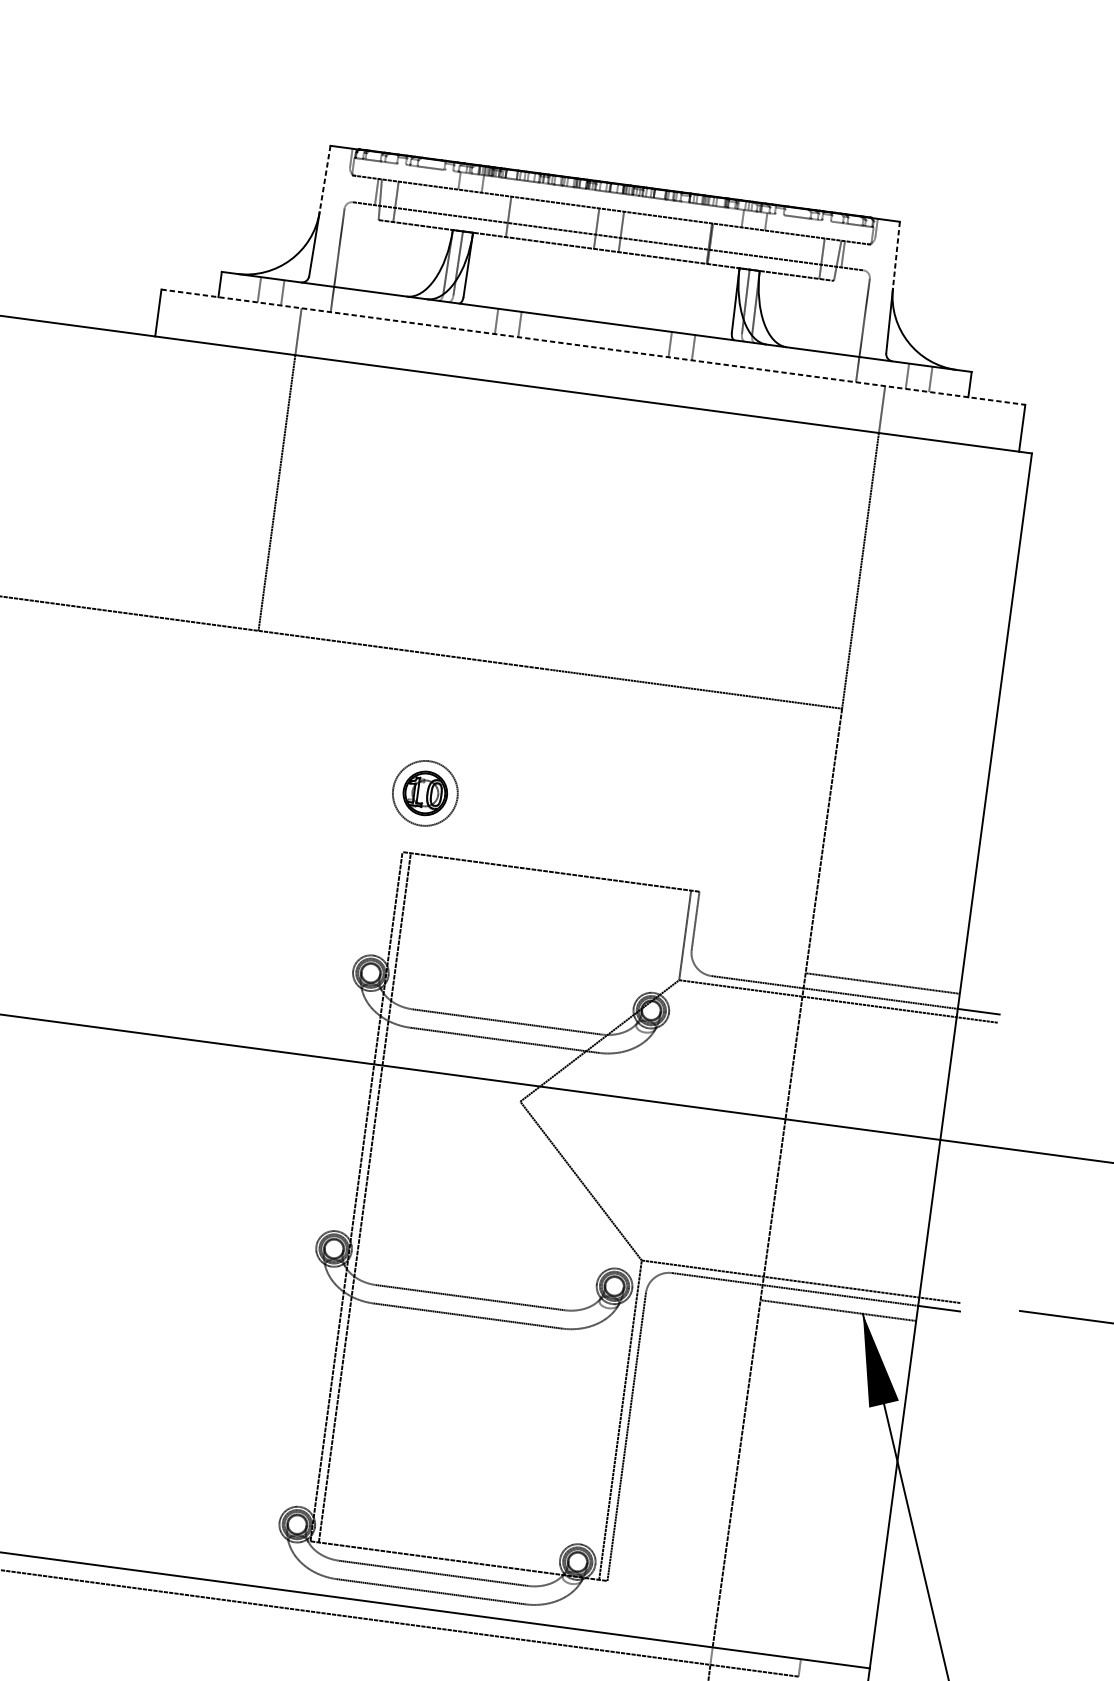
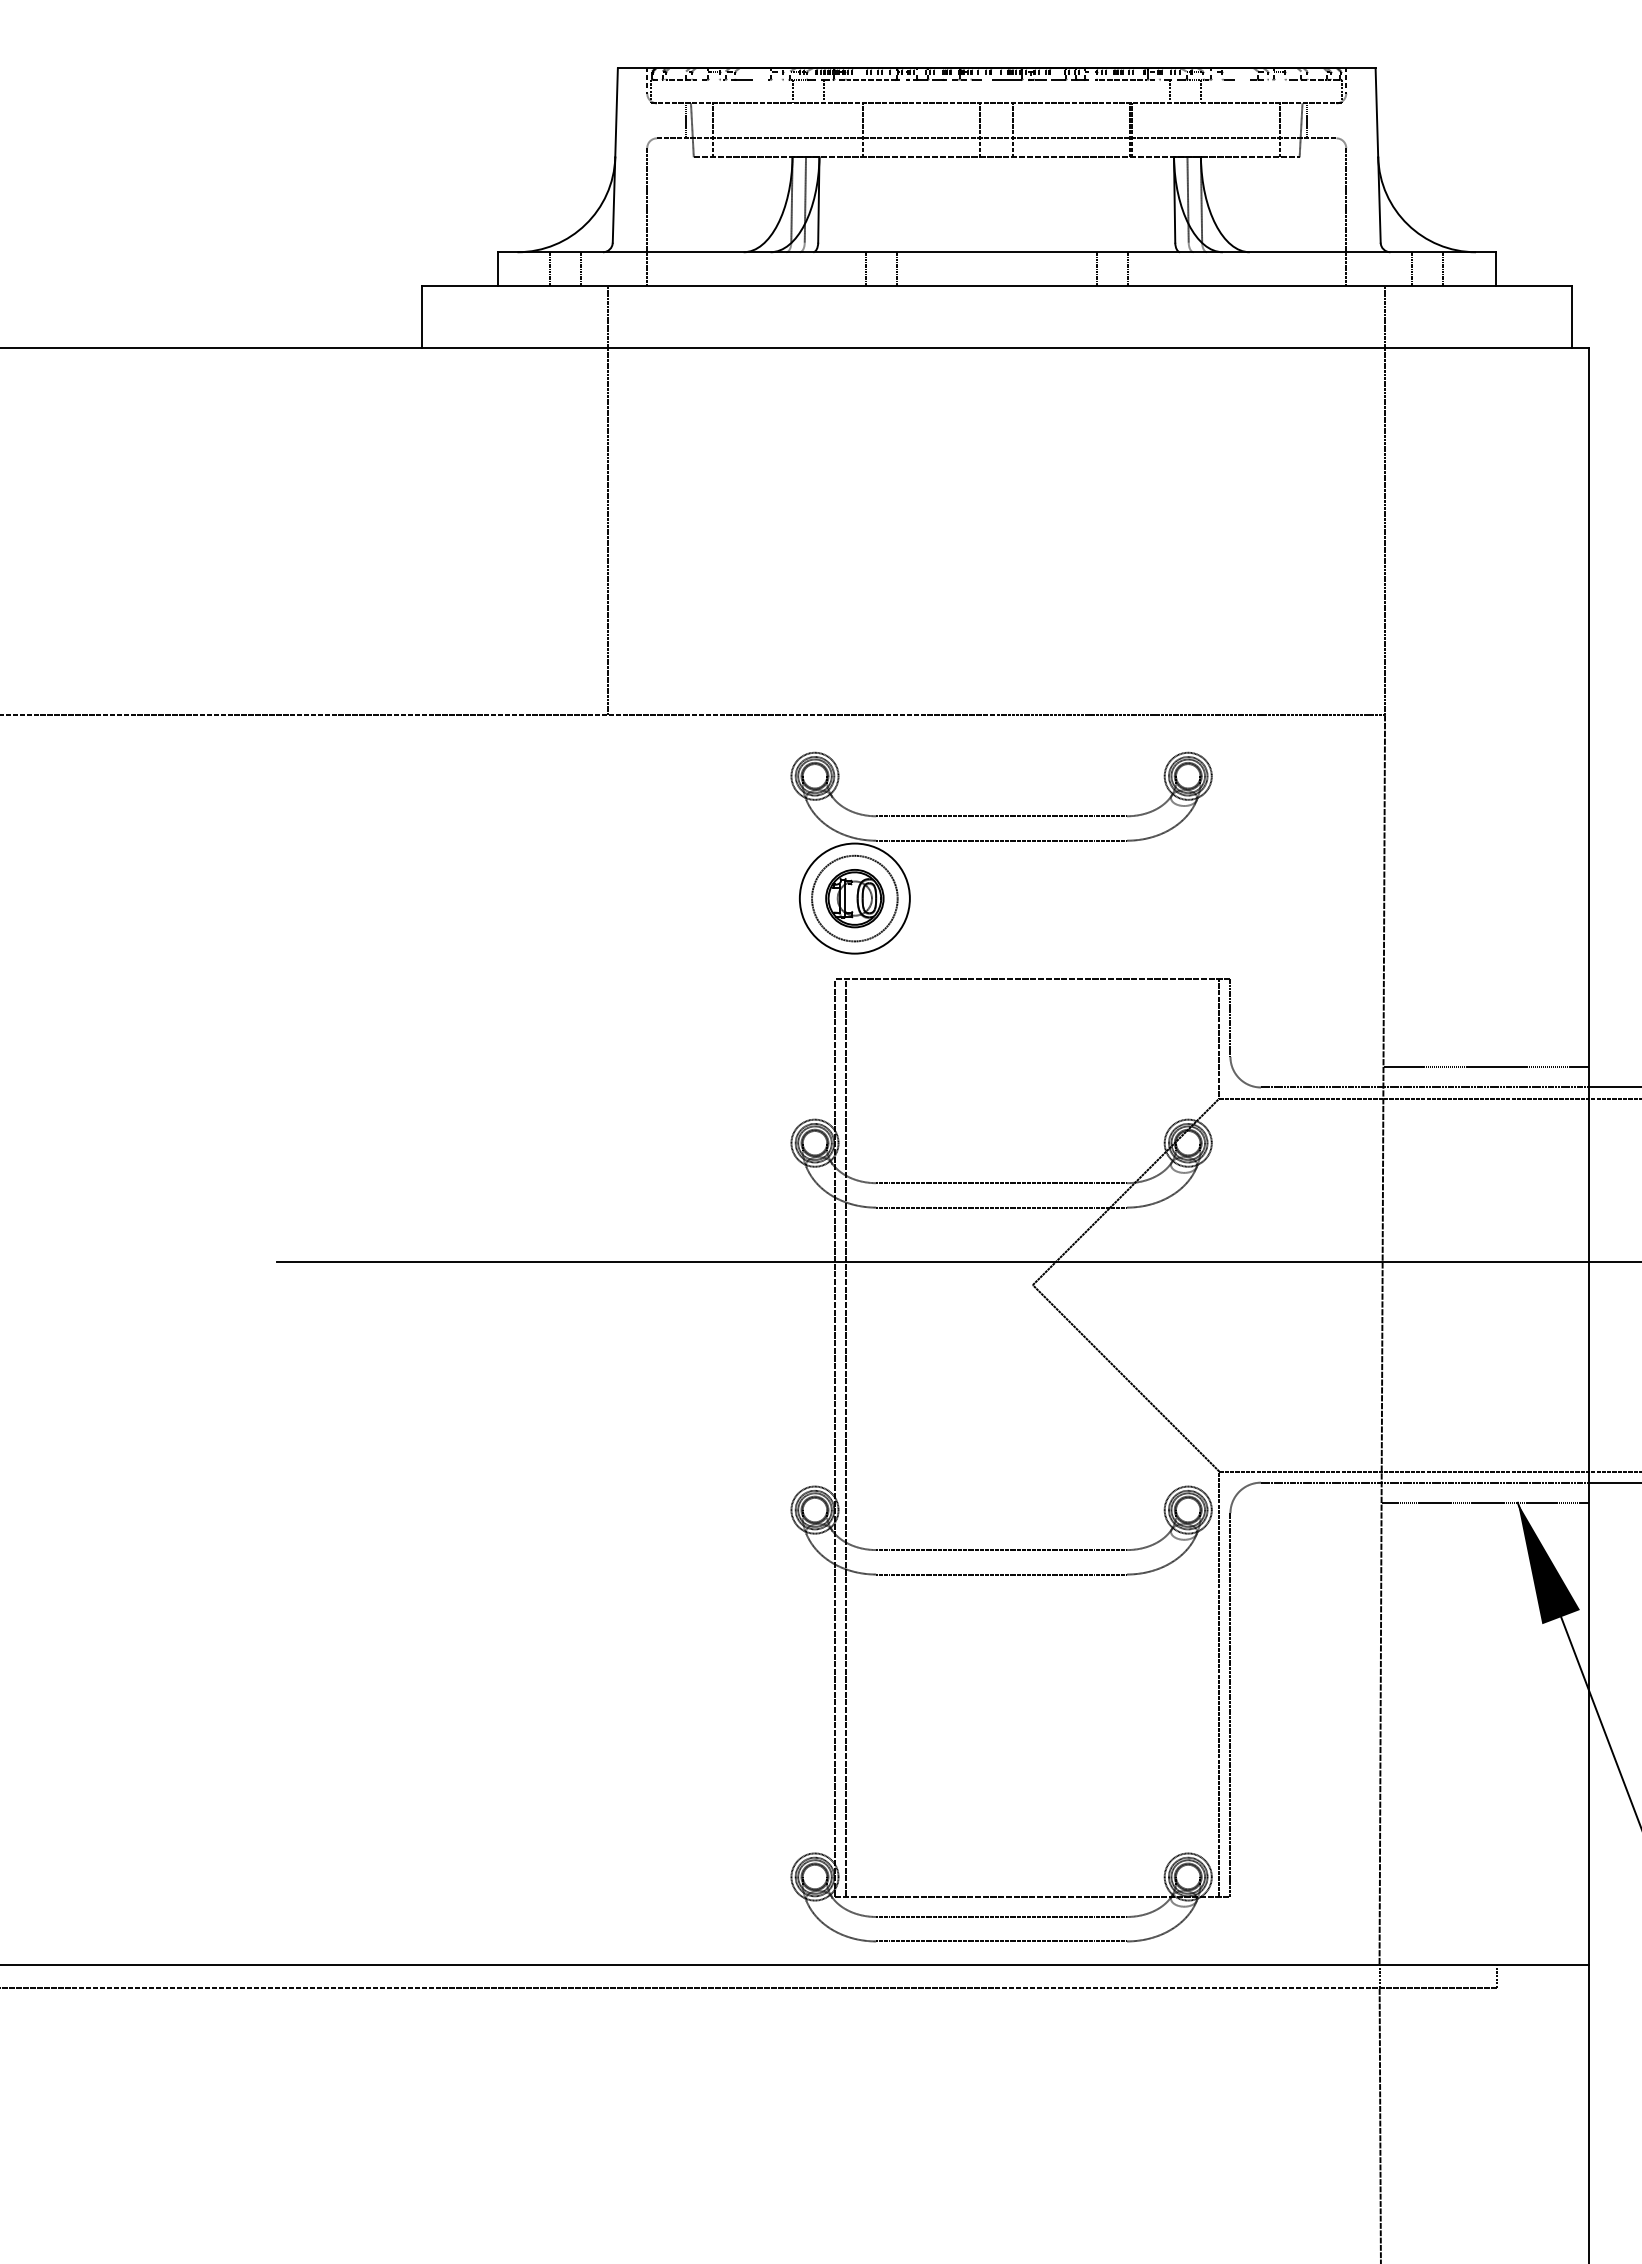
line: (324, 179) -> (616, 113), dashed -> solid
line: (896, 255) -> (1376, 113), dashed -> solid
line: (593, 346) -> (996, 285), dashed -> solid
part: (541, 765) -> (1001, 841), added

